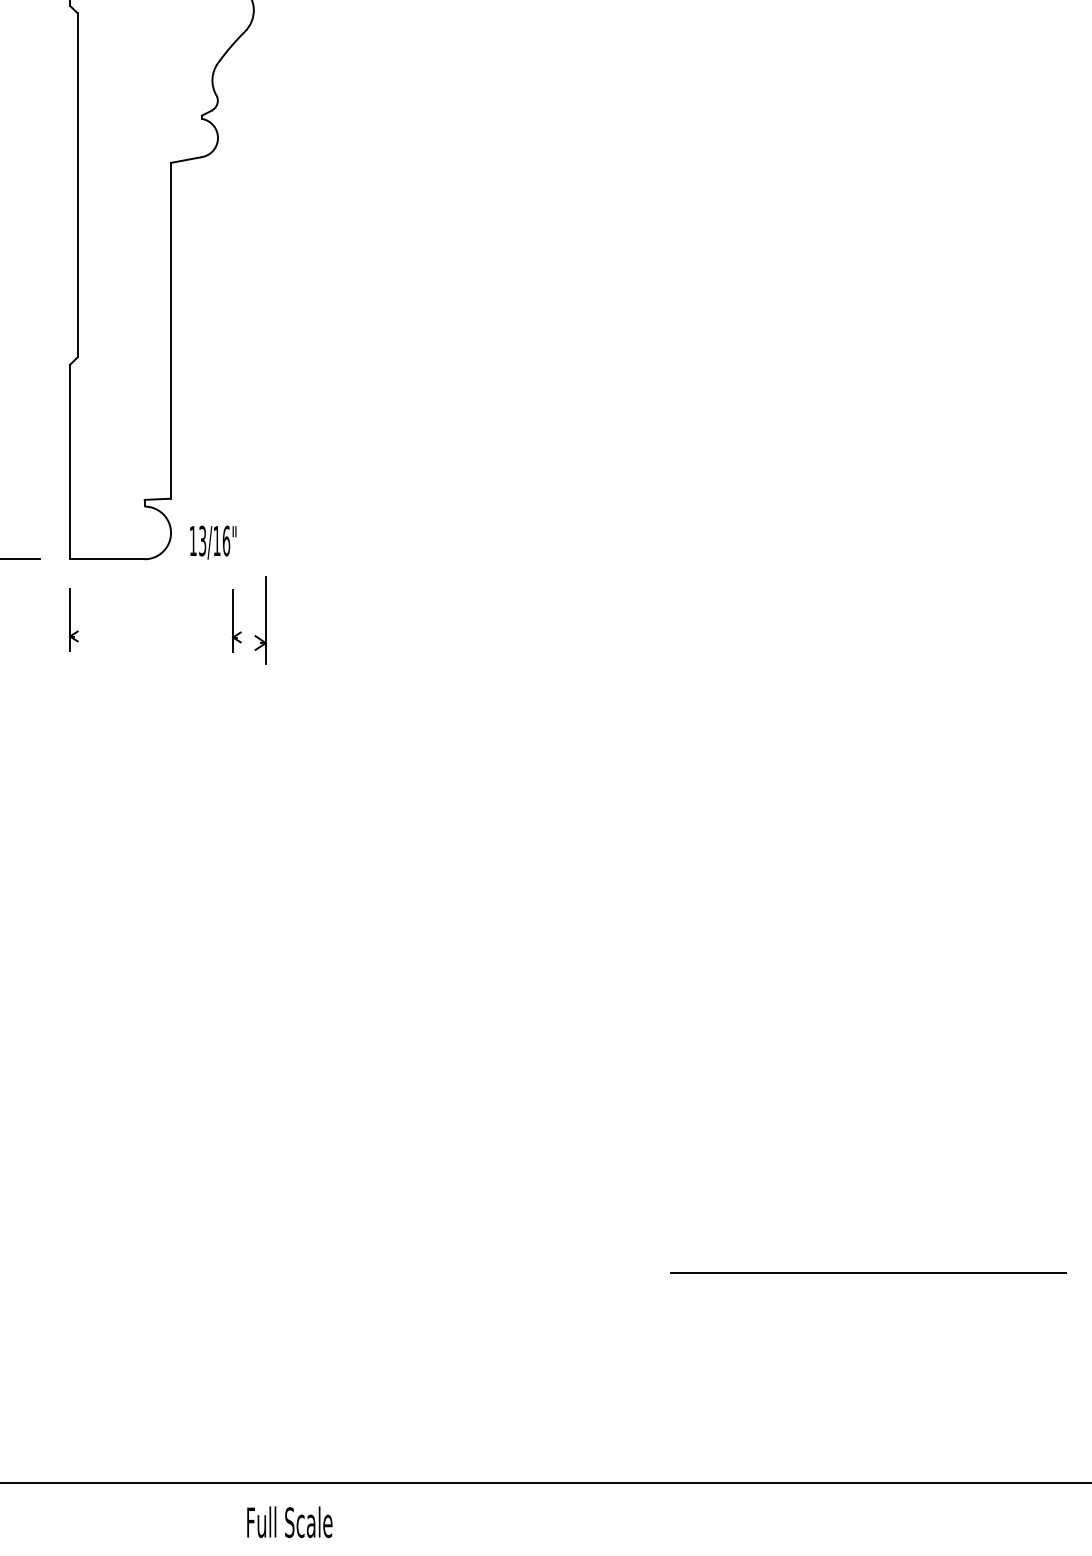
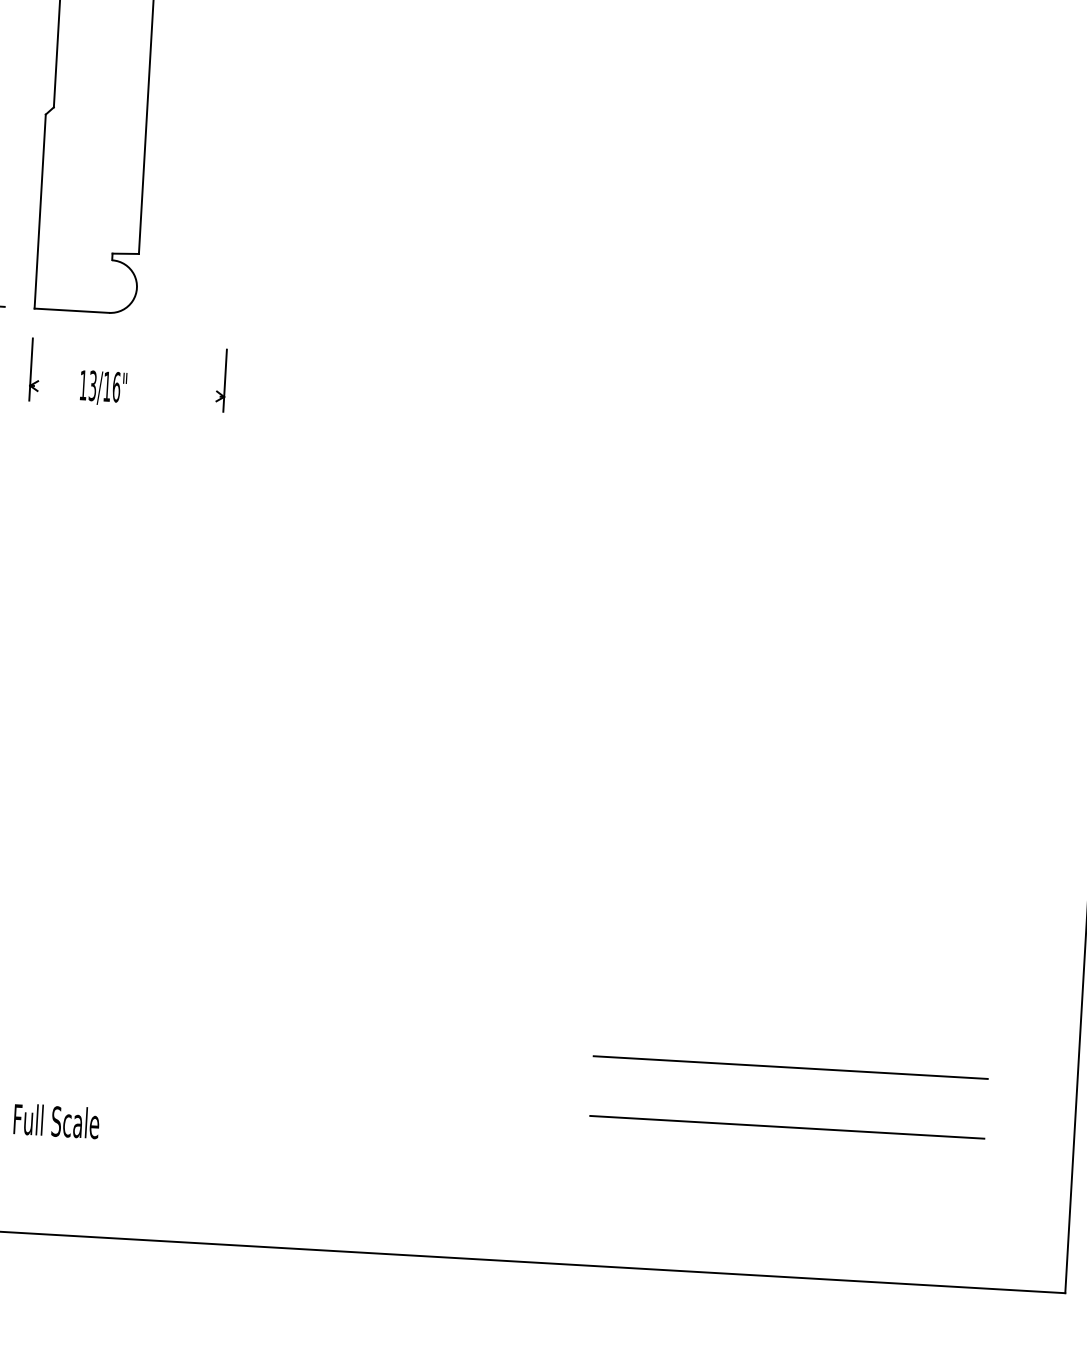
text: (213, 542) -> (103, 387), moved
part: (260, 619) -> (221, 379), size x0.71
part: (236, 620) -> (197, 379), removed
line: (868, 1332) -> (787, 1126), added
text: (289, 1522) -> (56, 1121), moved

